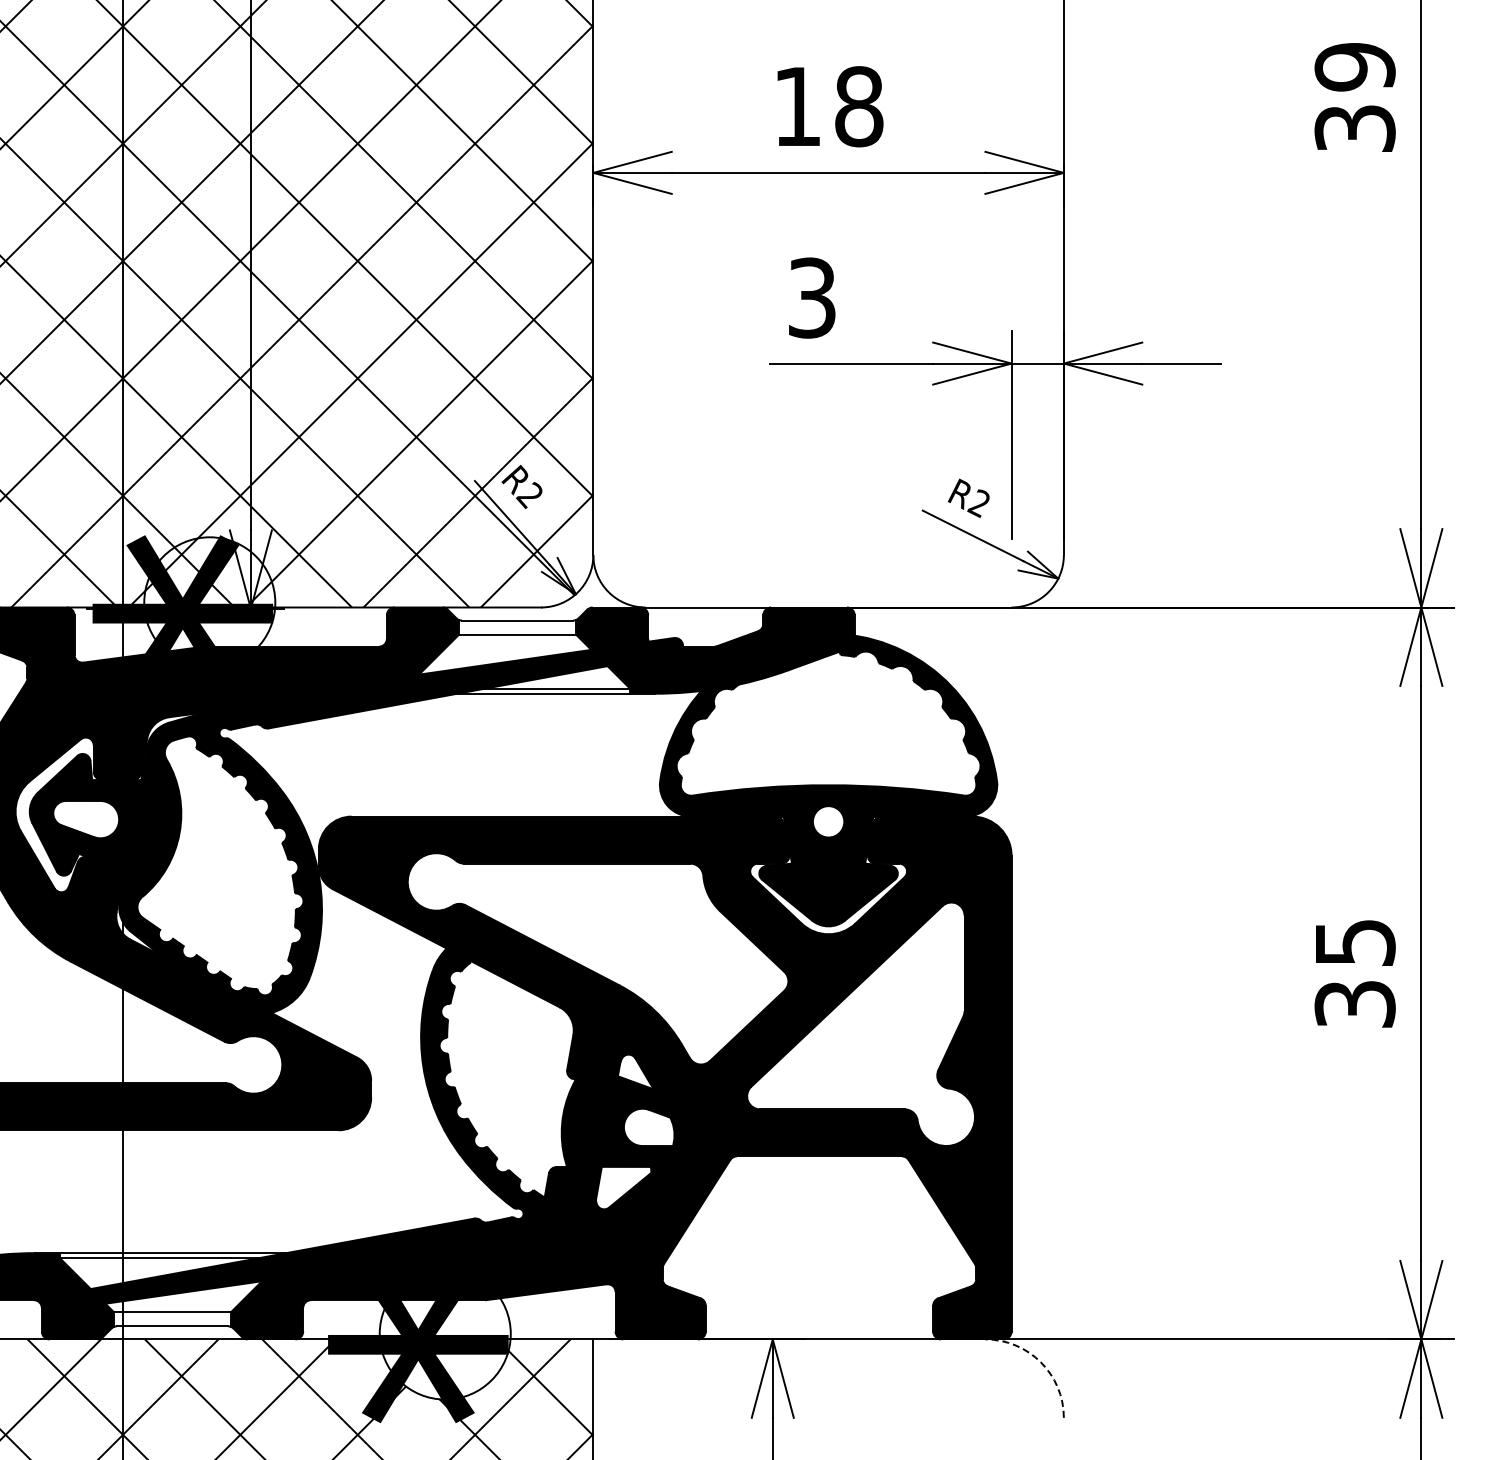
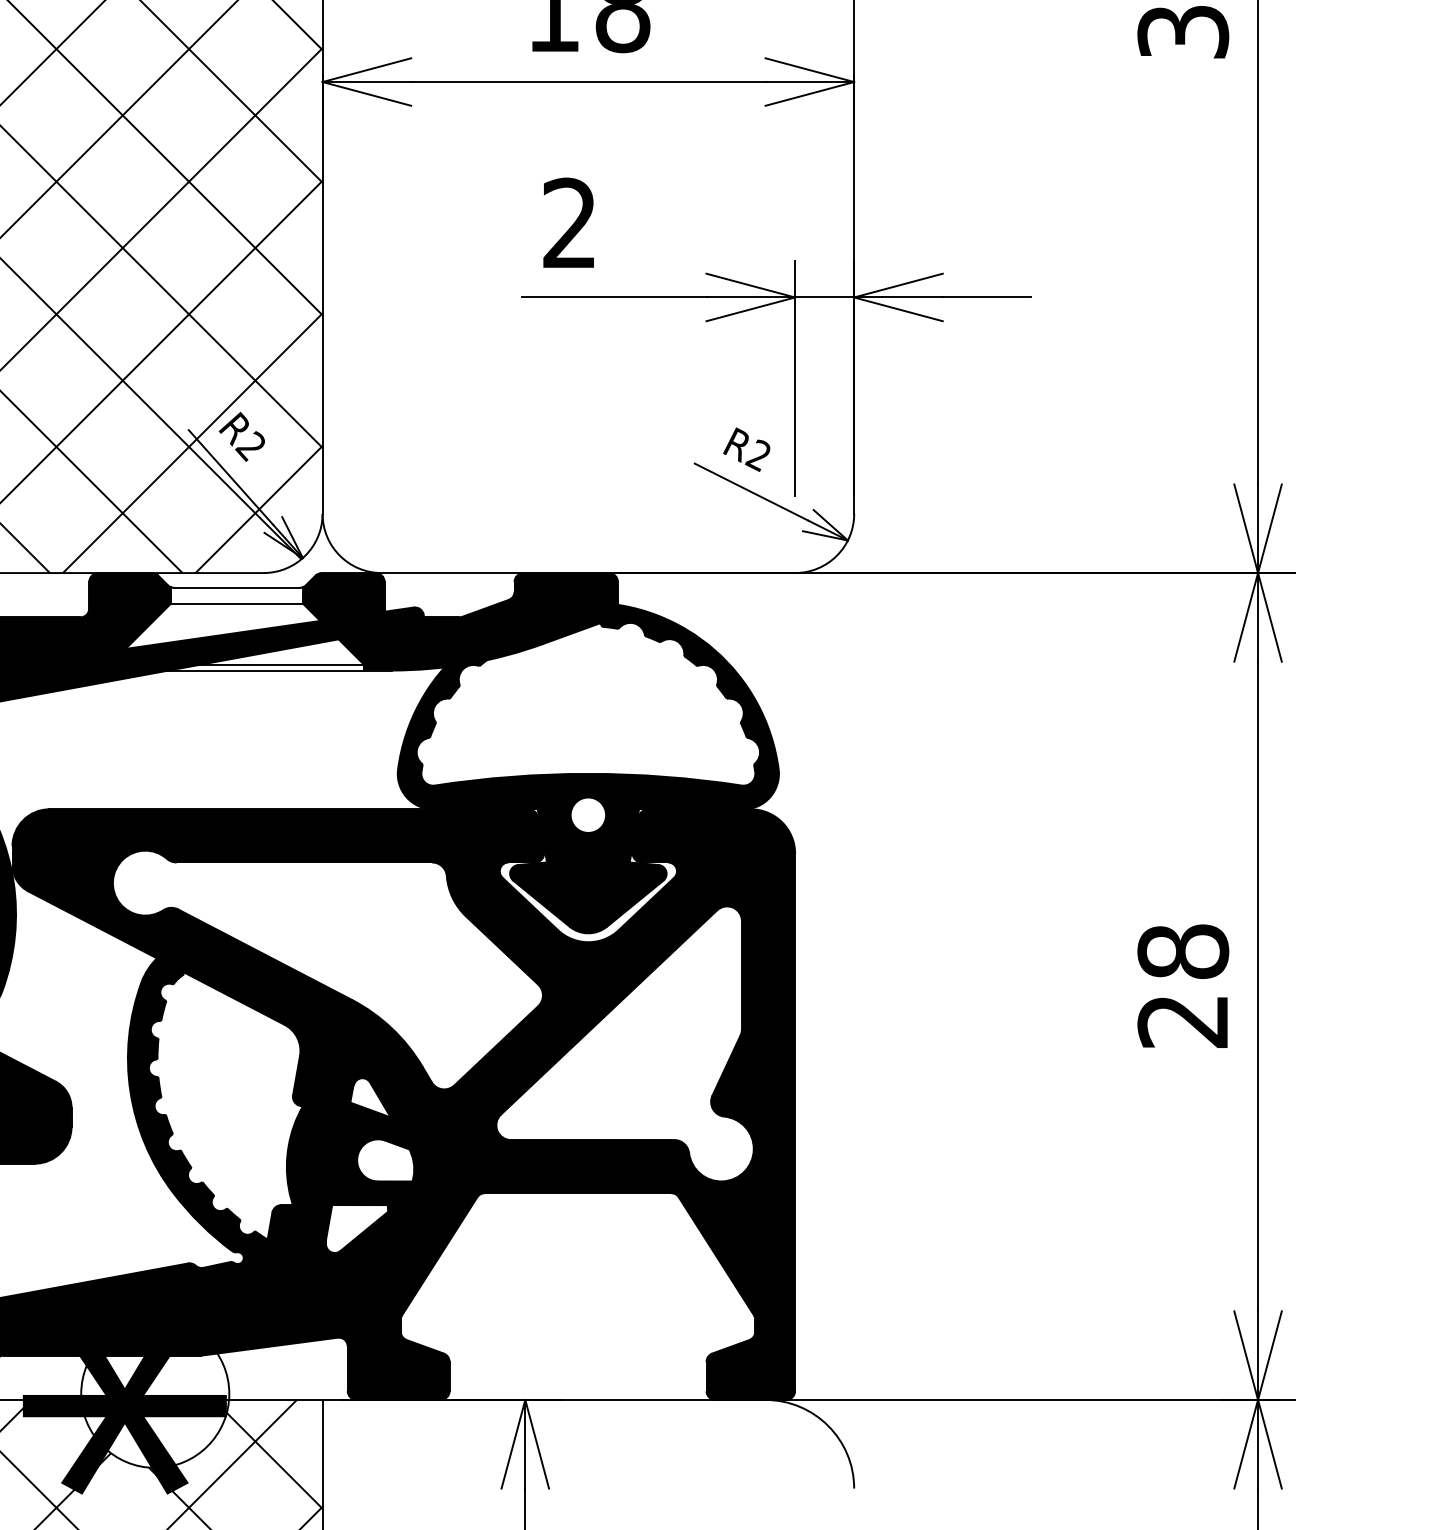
text: (811, 297) -> (569, 222), 3 -> 2
text: (1354, 972) -> (1182, 985), 35 -> 28
arc: (1040, 1362) -> (827, 1426), dashed -> solid

